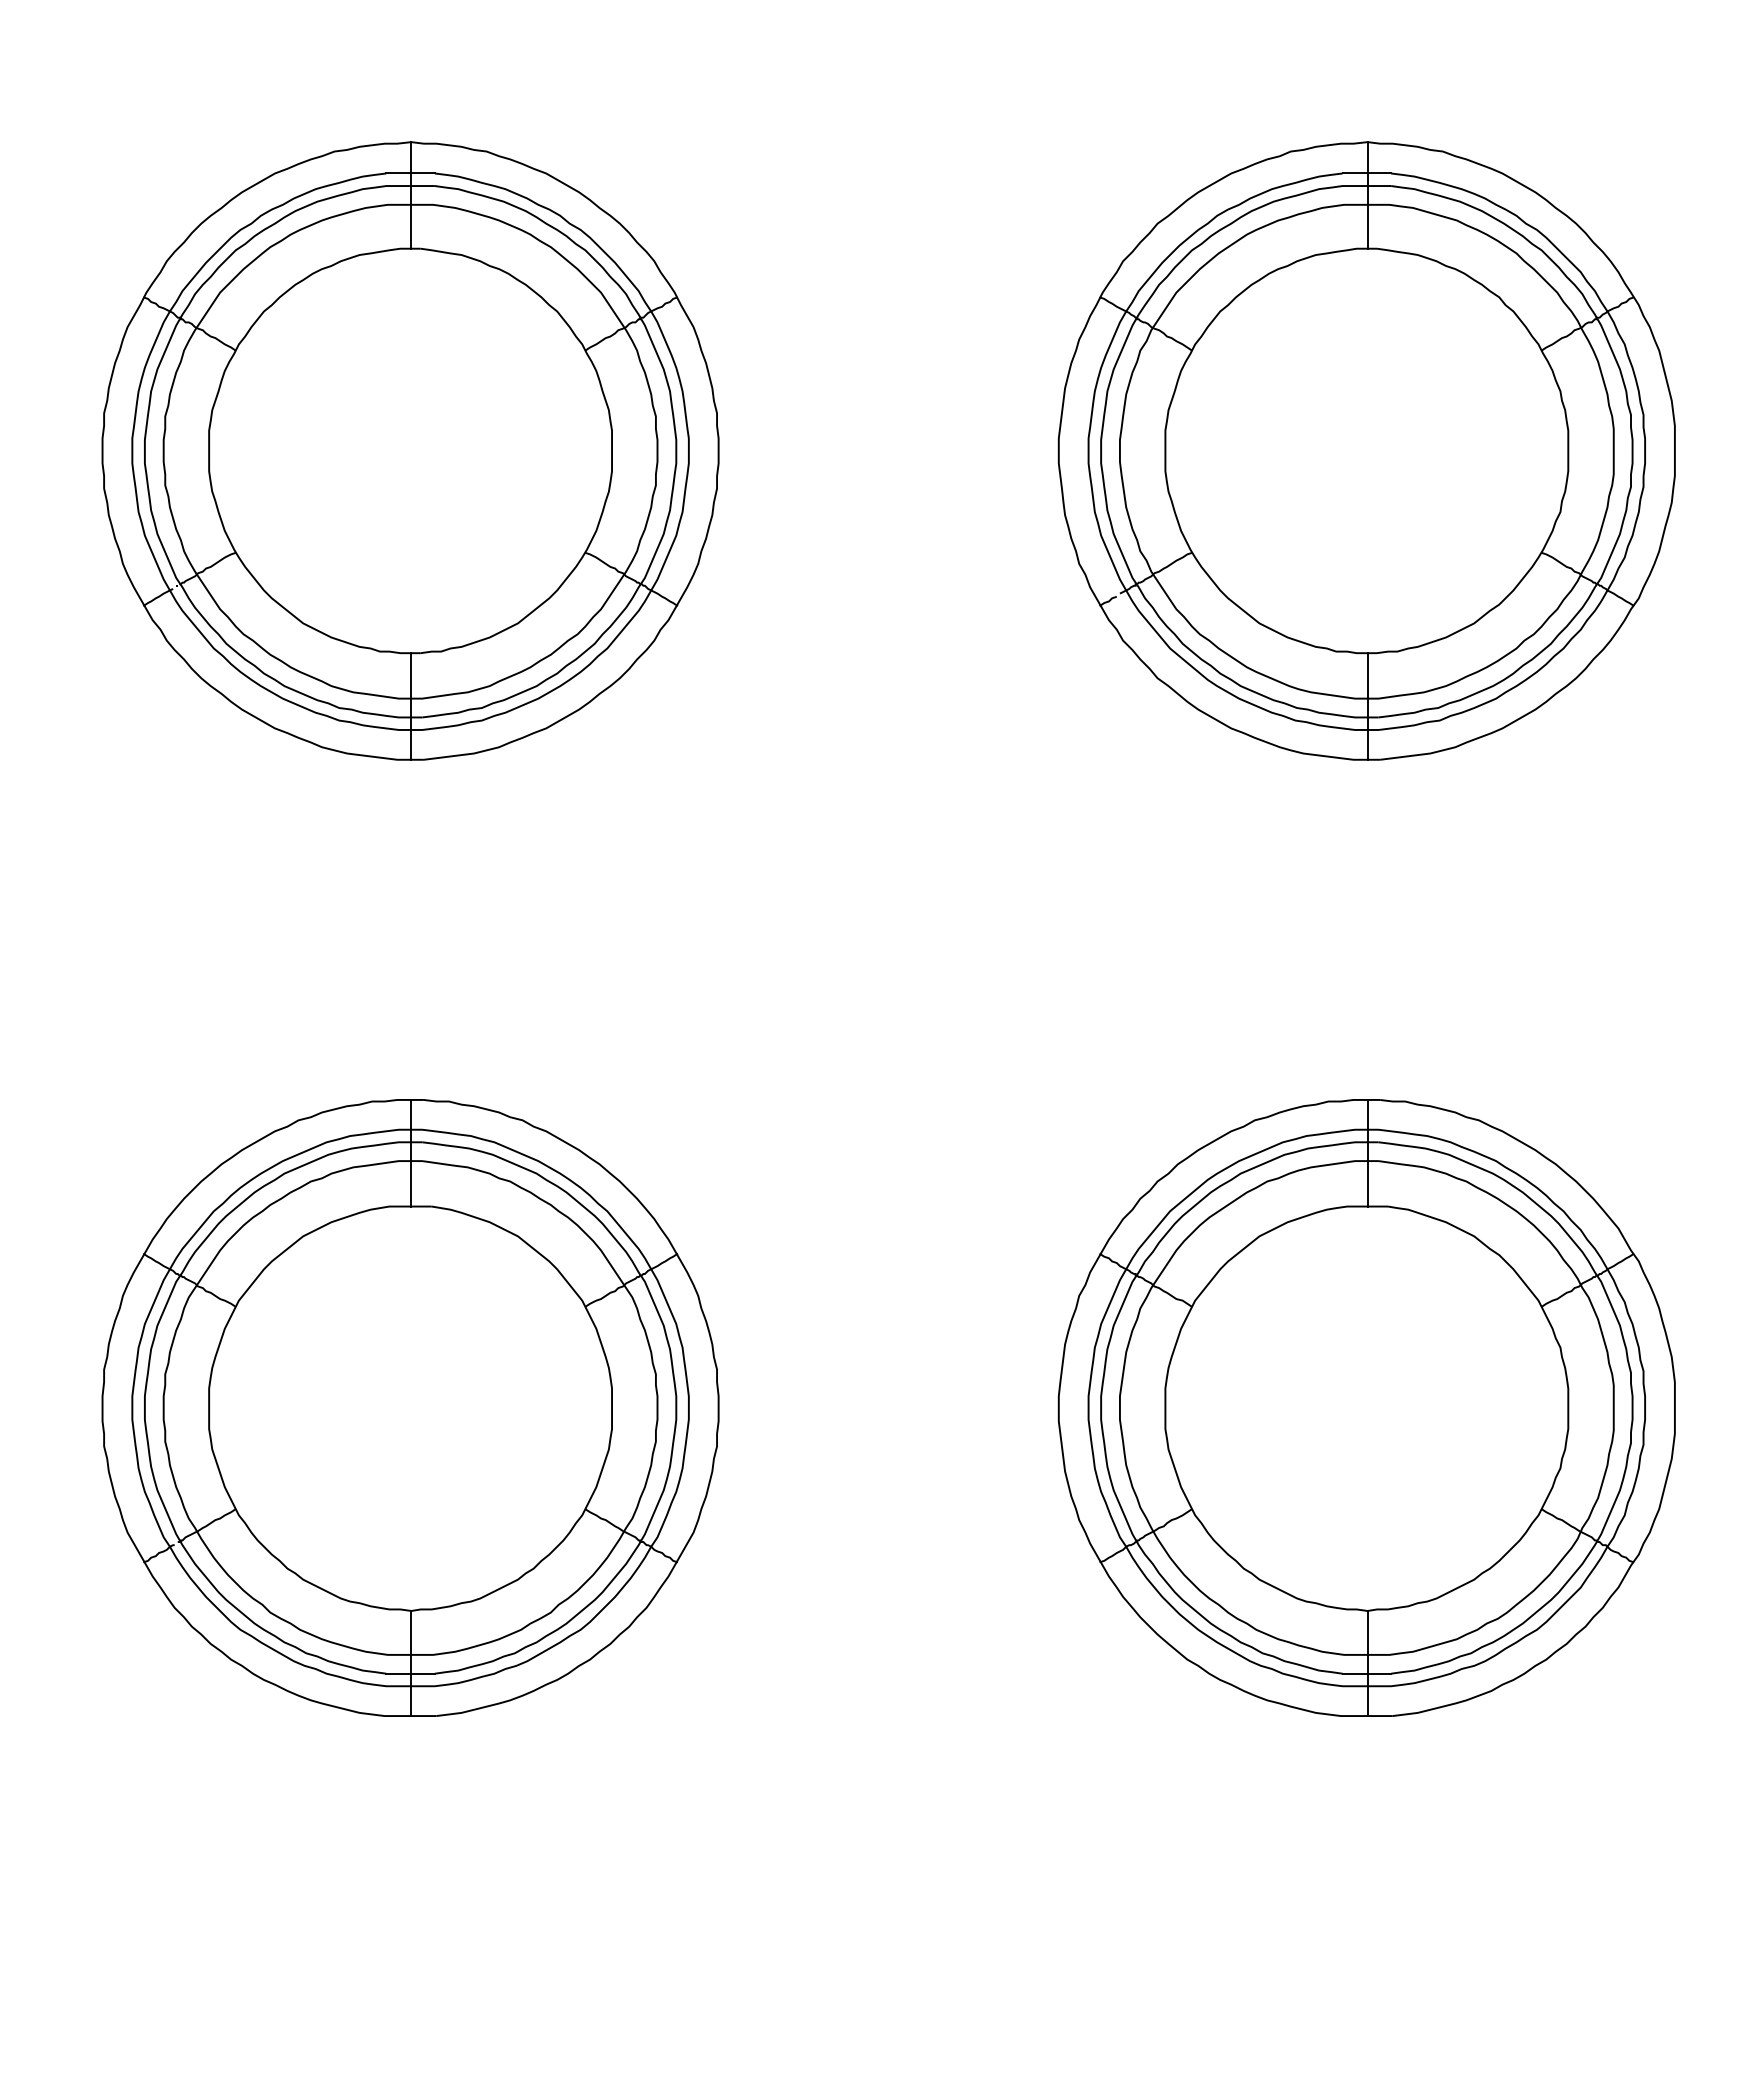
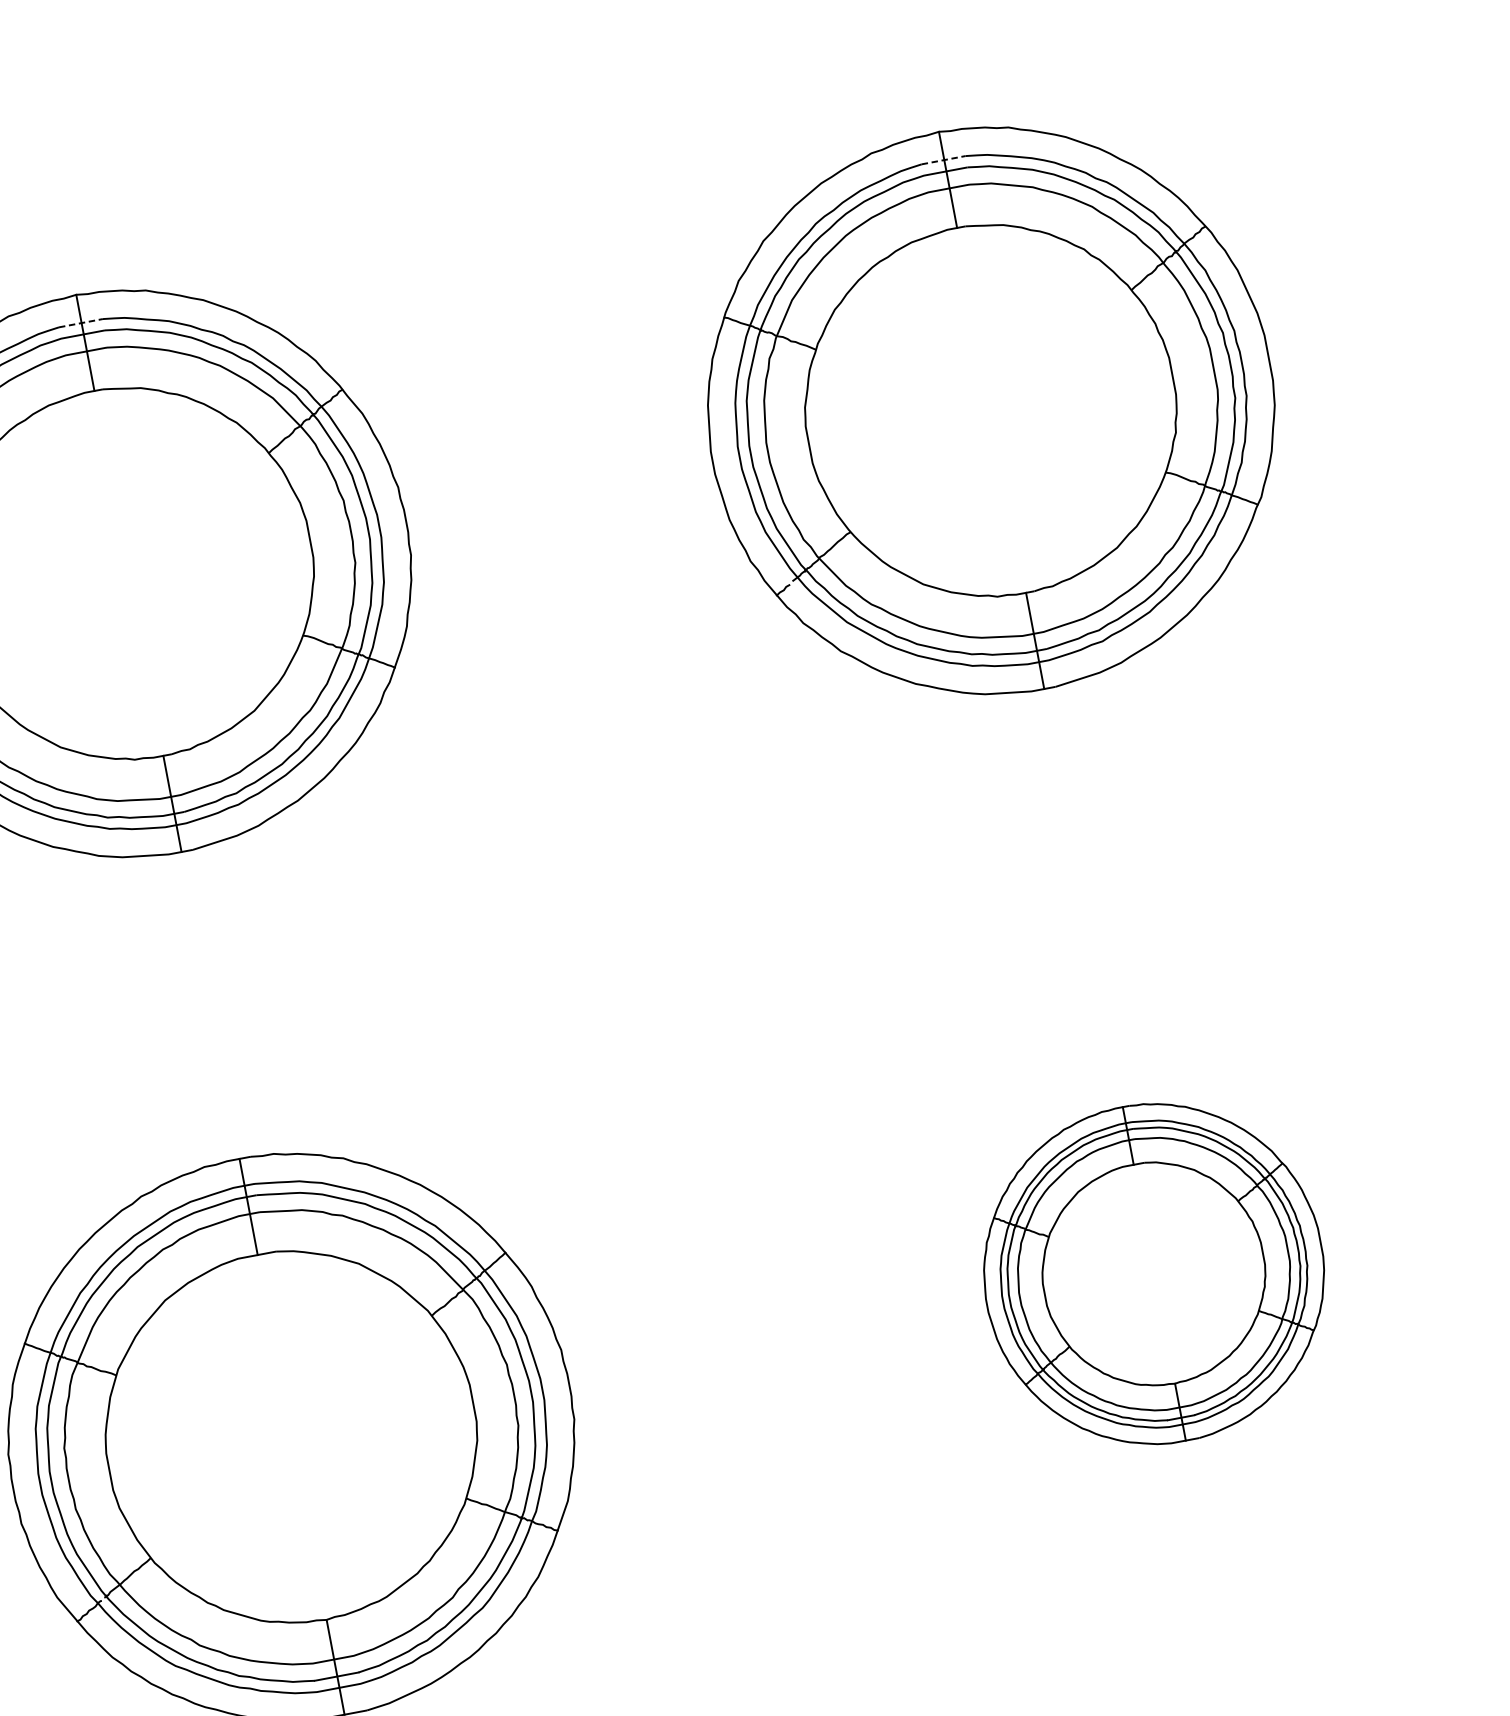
line: (411, 173) -> (81, 323), solid -> dashed
line: (1367, 173) -> (944, 160), solid -> dashed
part: (1366, 1407) -> (1153, 1273), size x0.6

